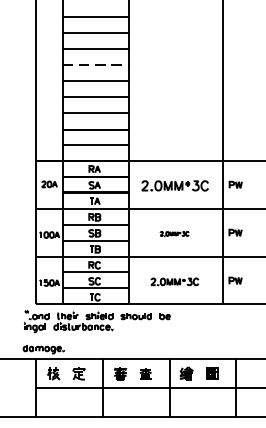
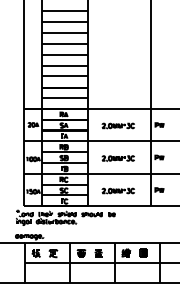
line: (96, 64) -> (65, 43), dashed -> solid
part: (173, 185) -> (117, 125), size x0.71
part: (173, 233) -> (117, 158), size x1.67

